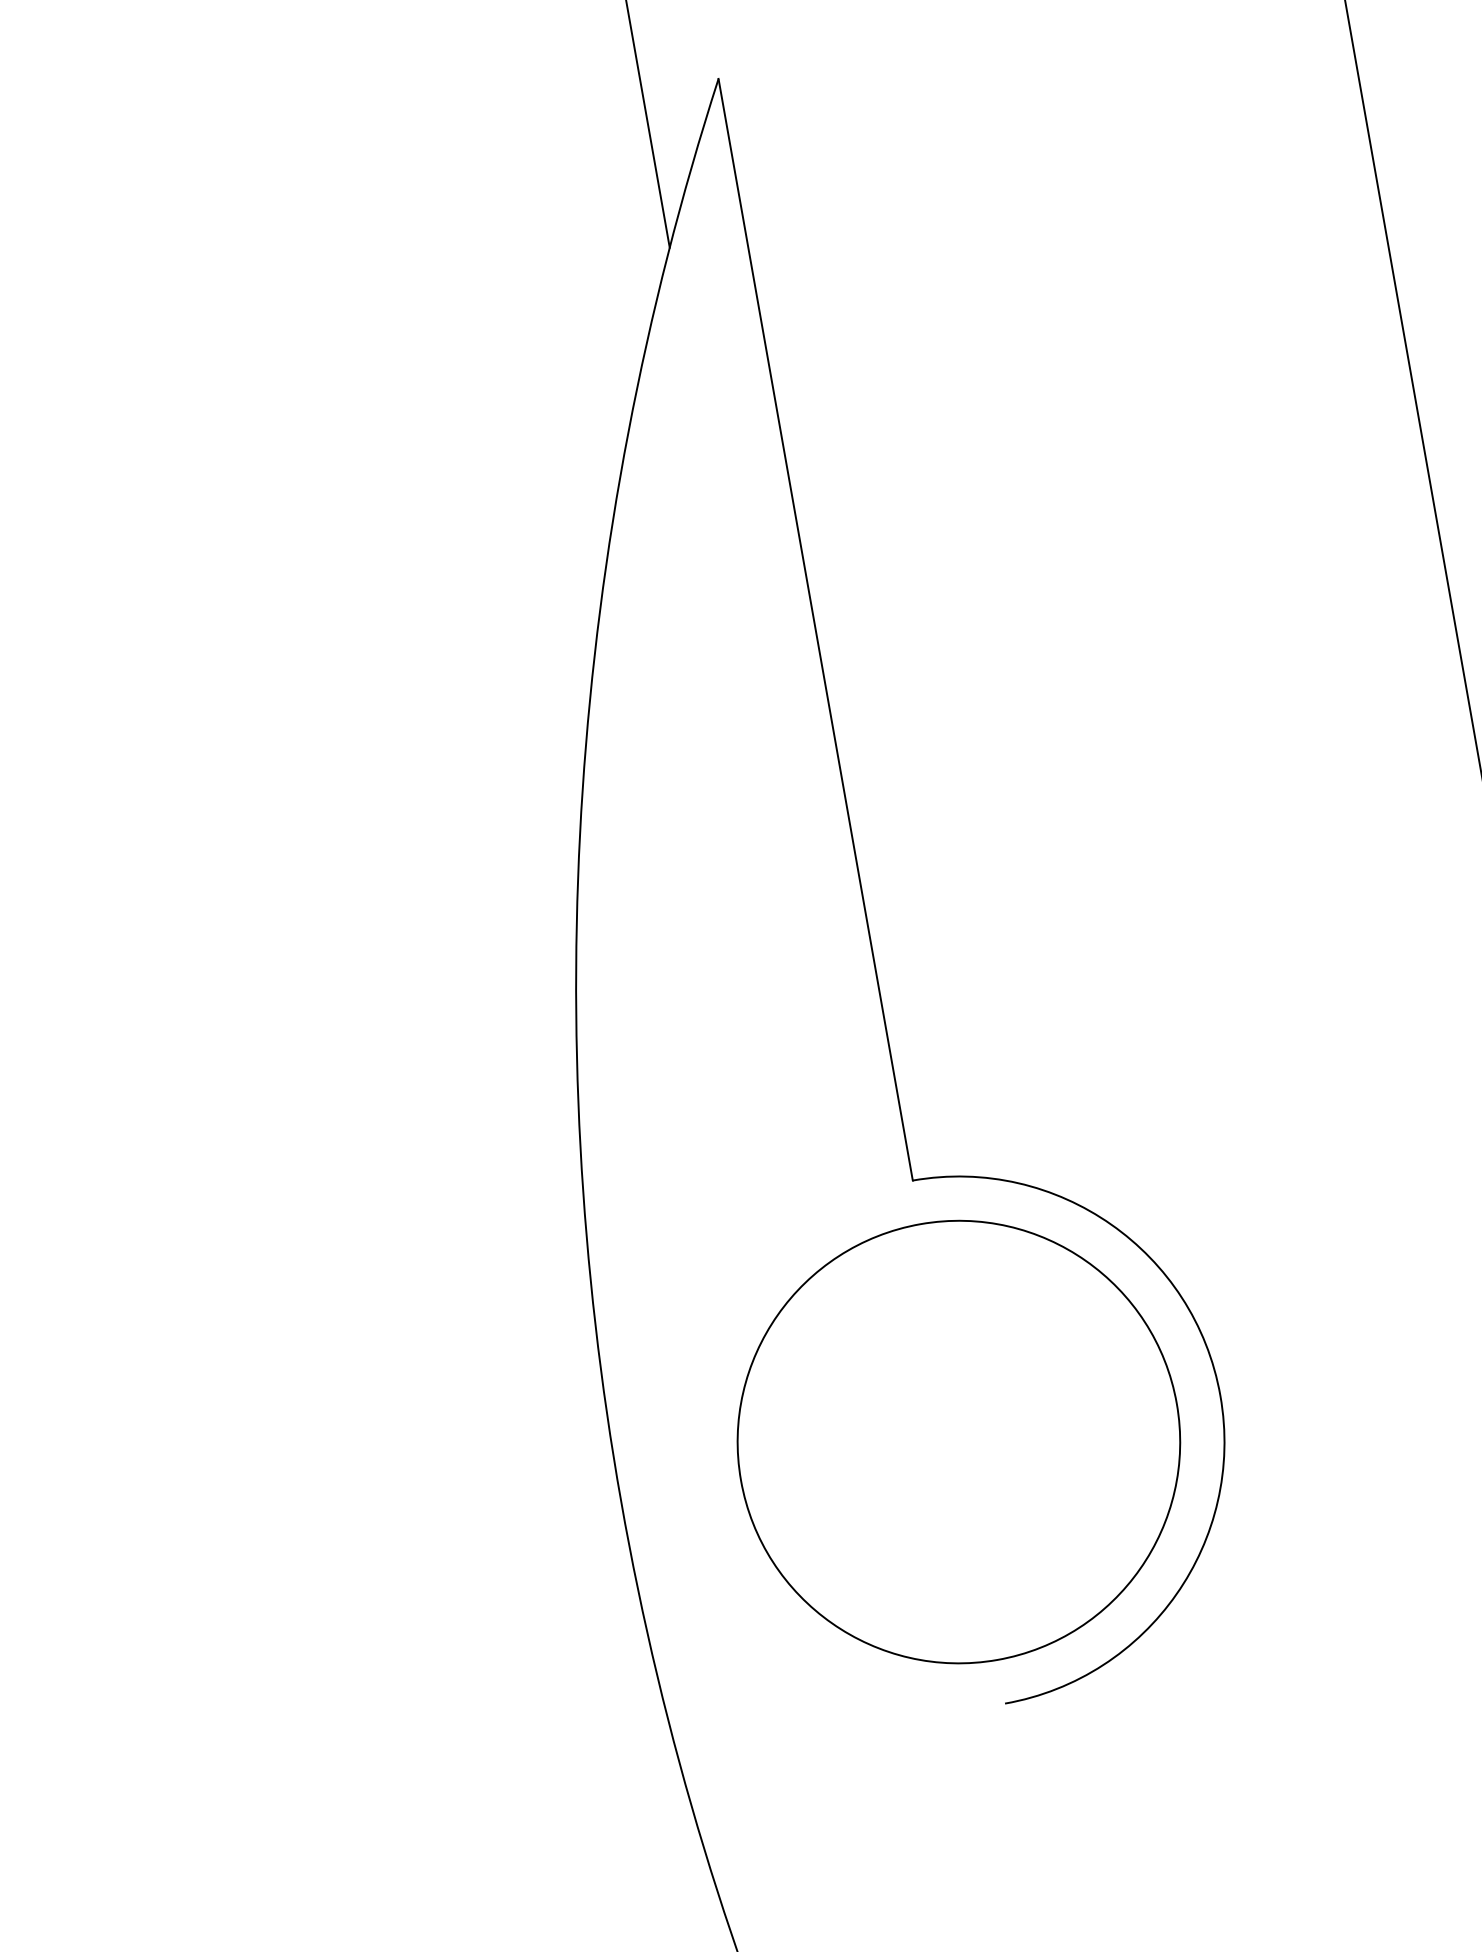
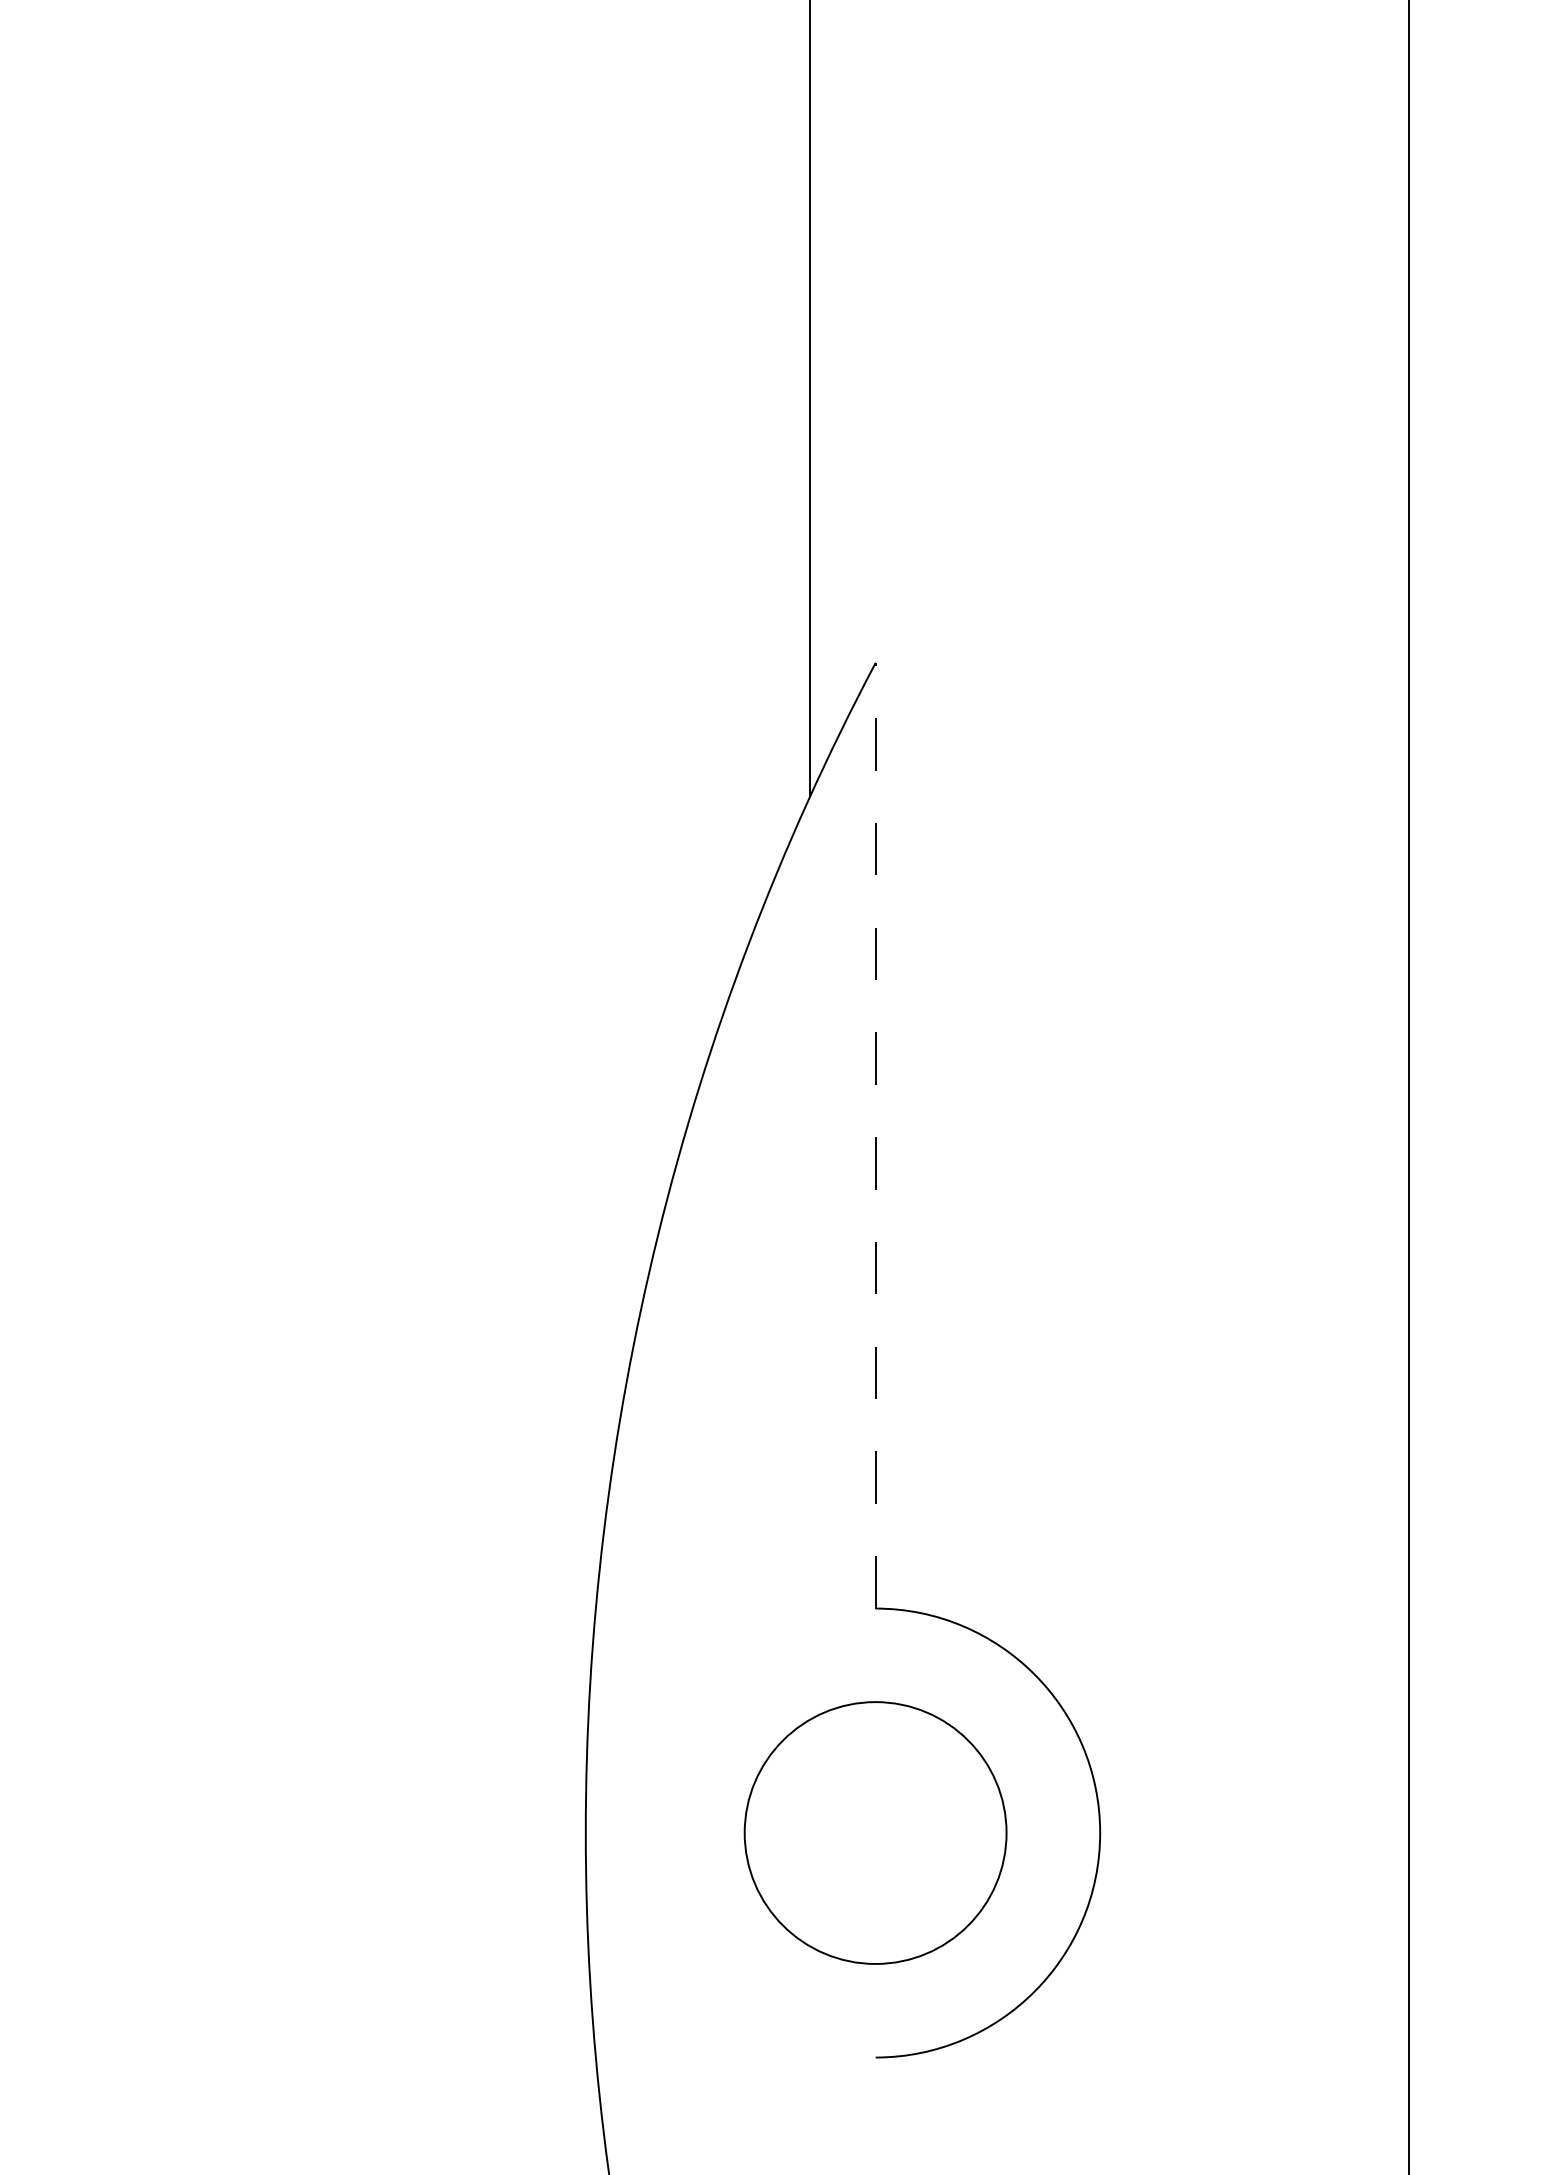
line: (815, 629) -> (875, 1135), solid -> dashed
circle: (958, 1441) -> (875, 1832), size x0.7

